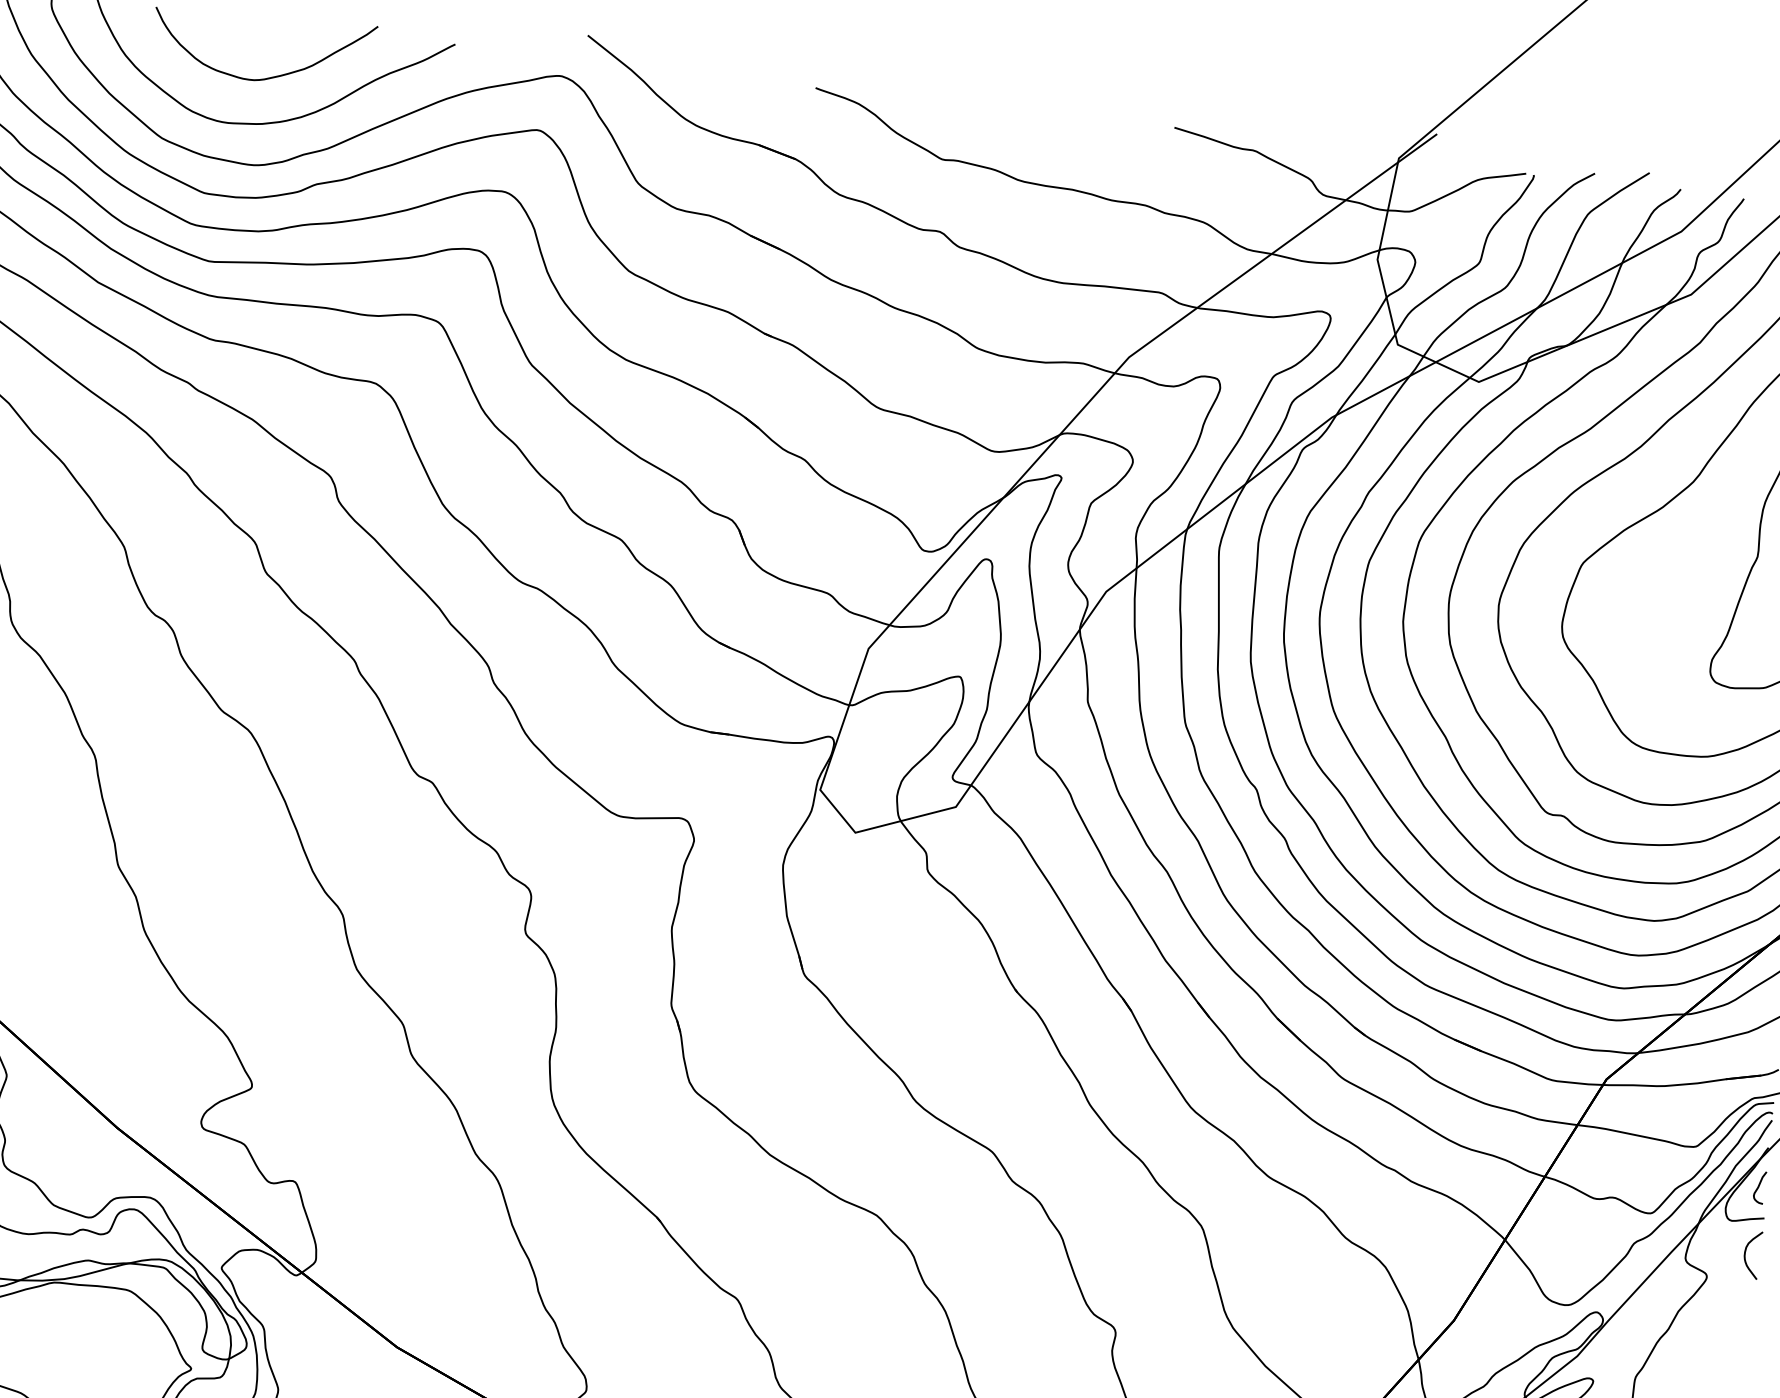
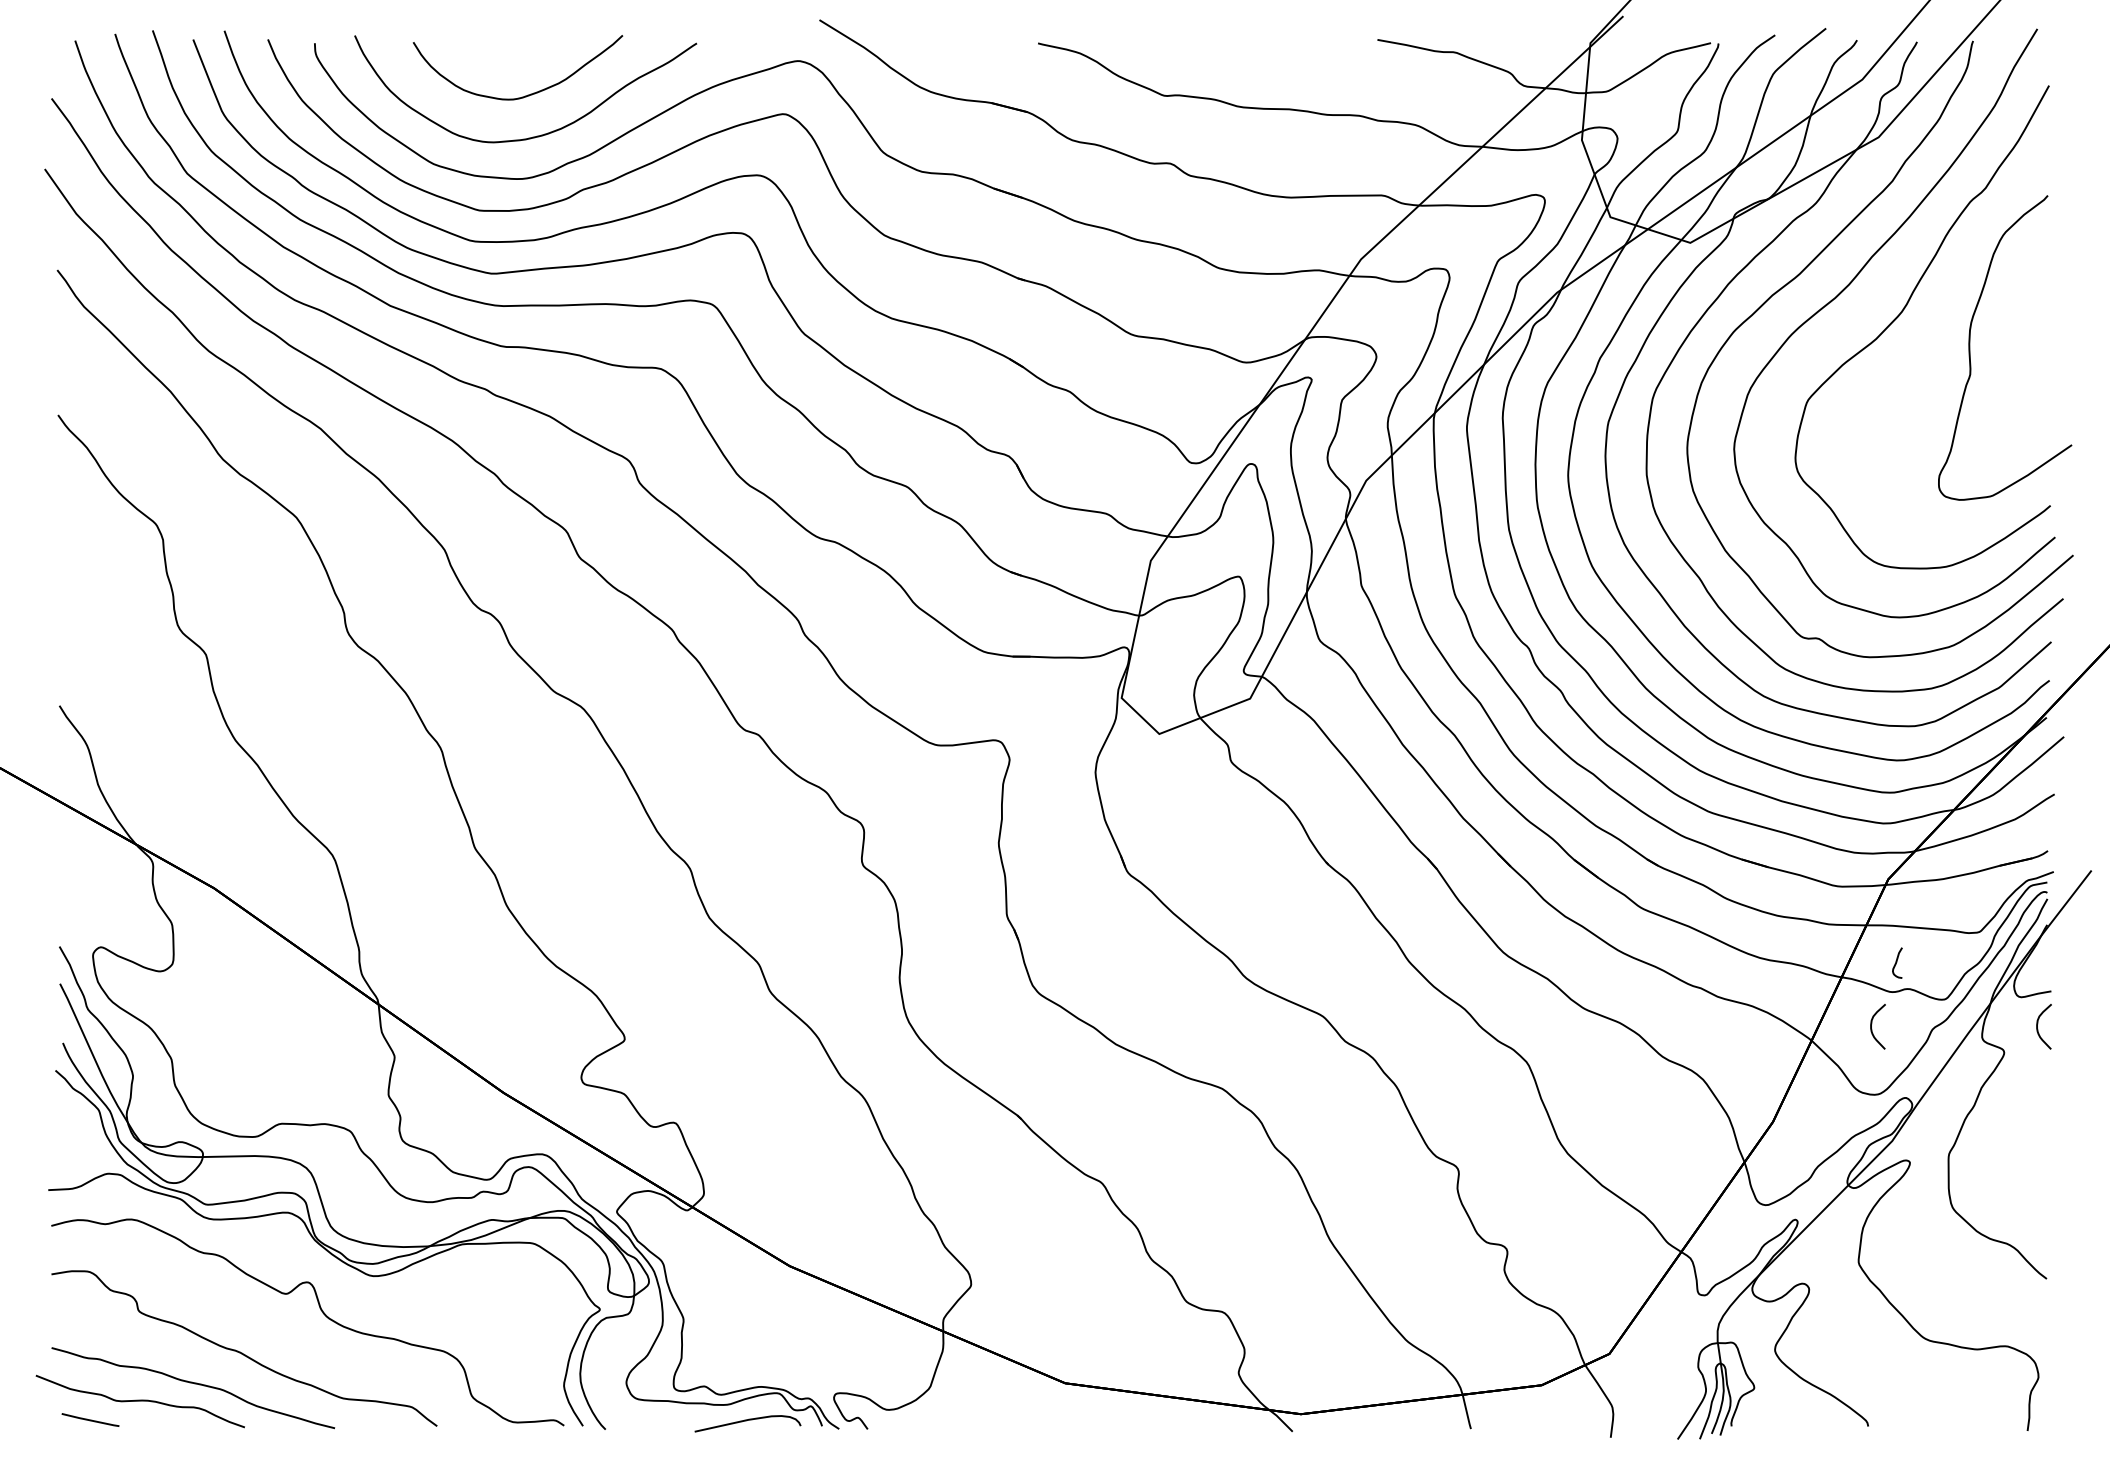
curve: (1759, 1186) -> (1897, 962), moved
curve: (1571, 1230) -> (1872, 1024), added

